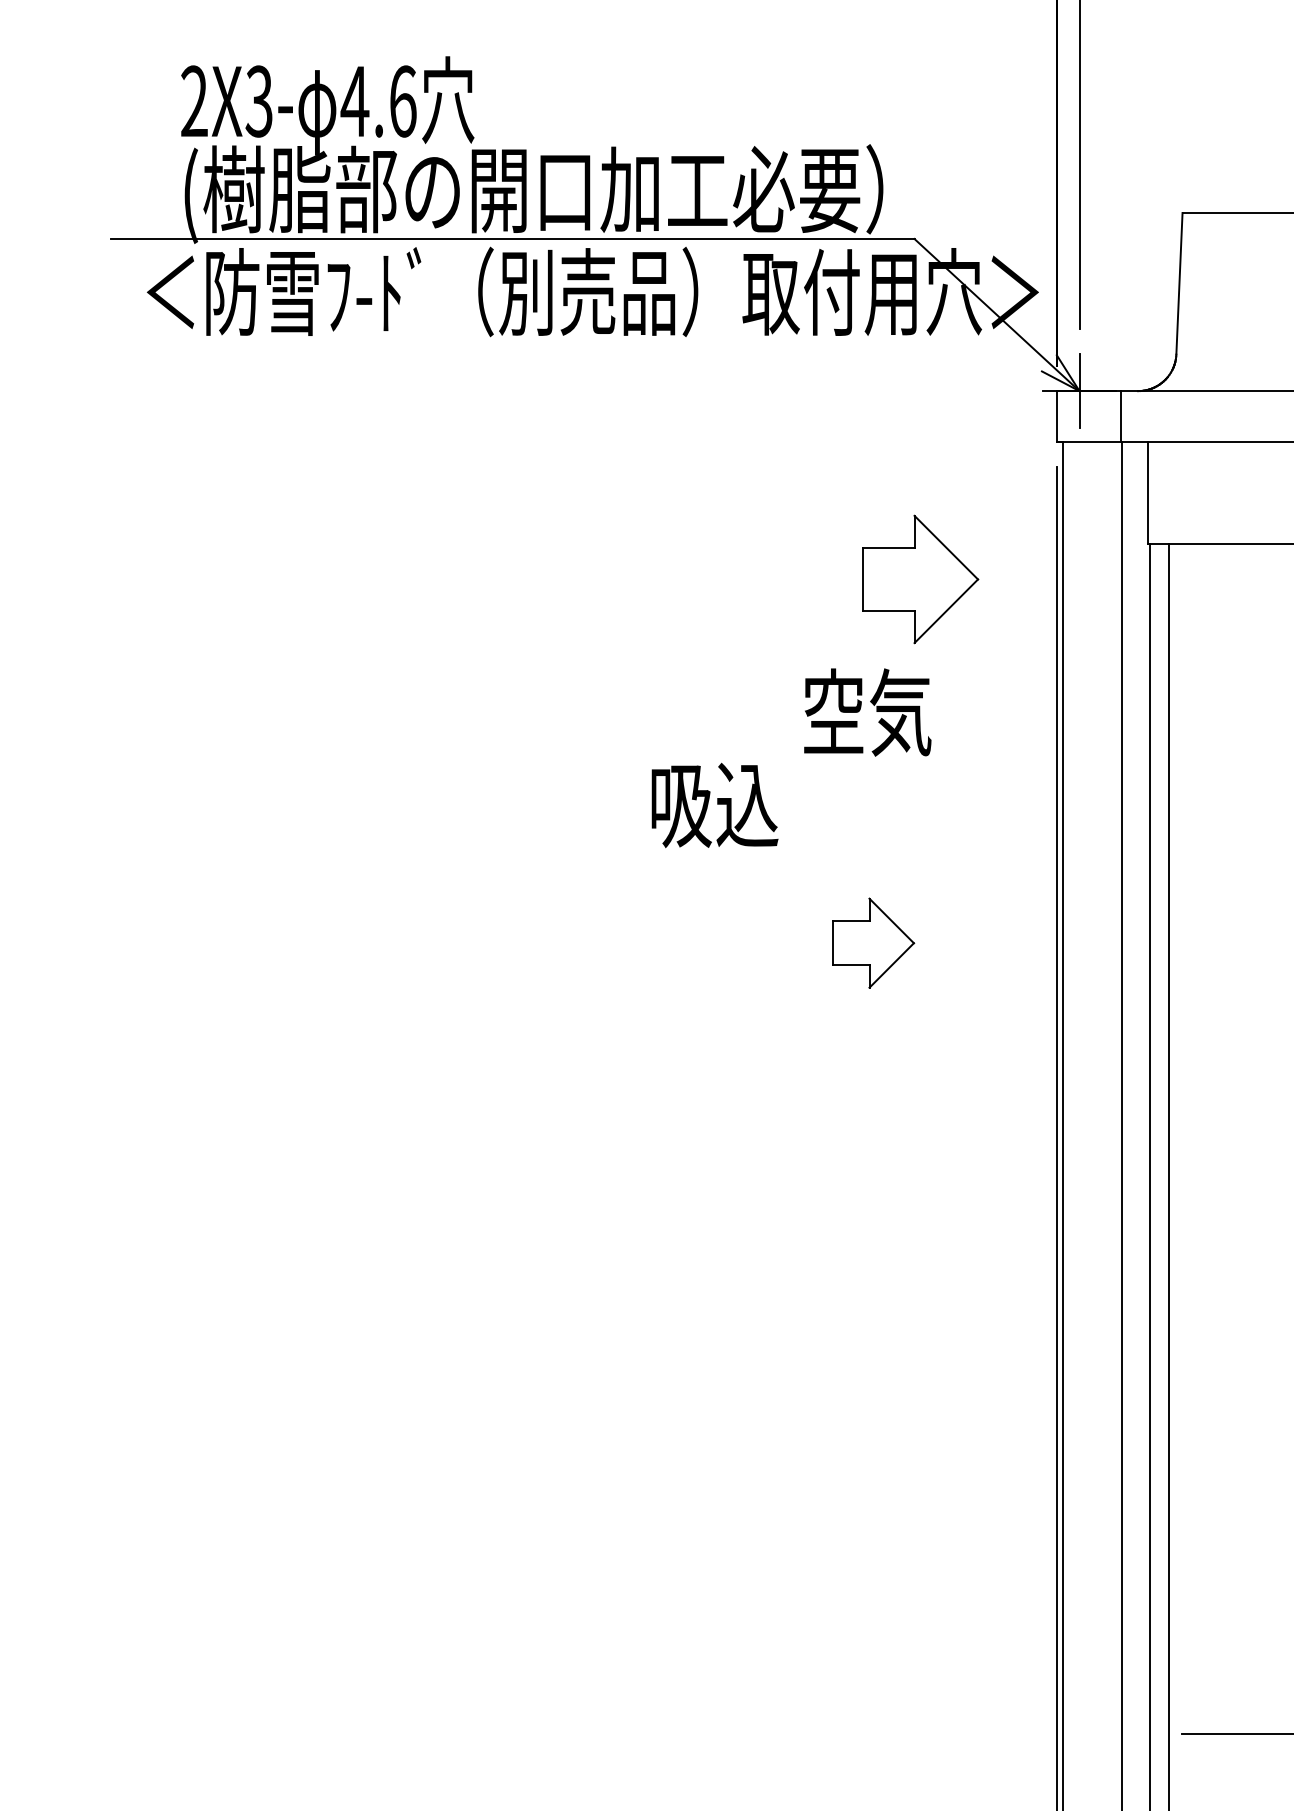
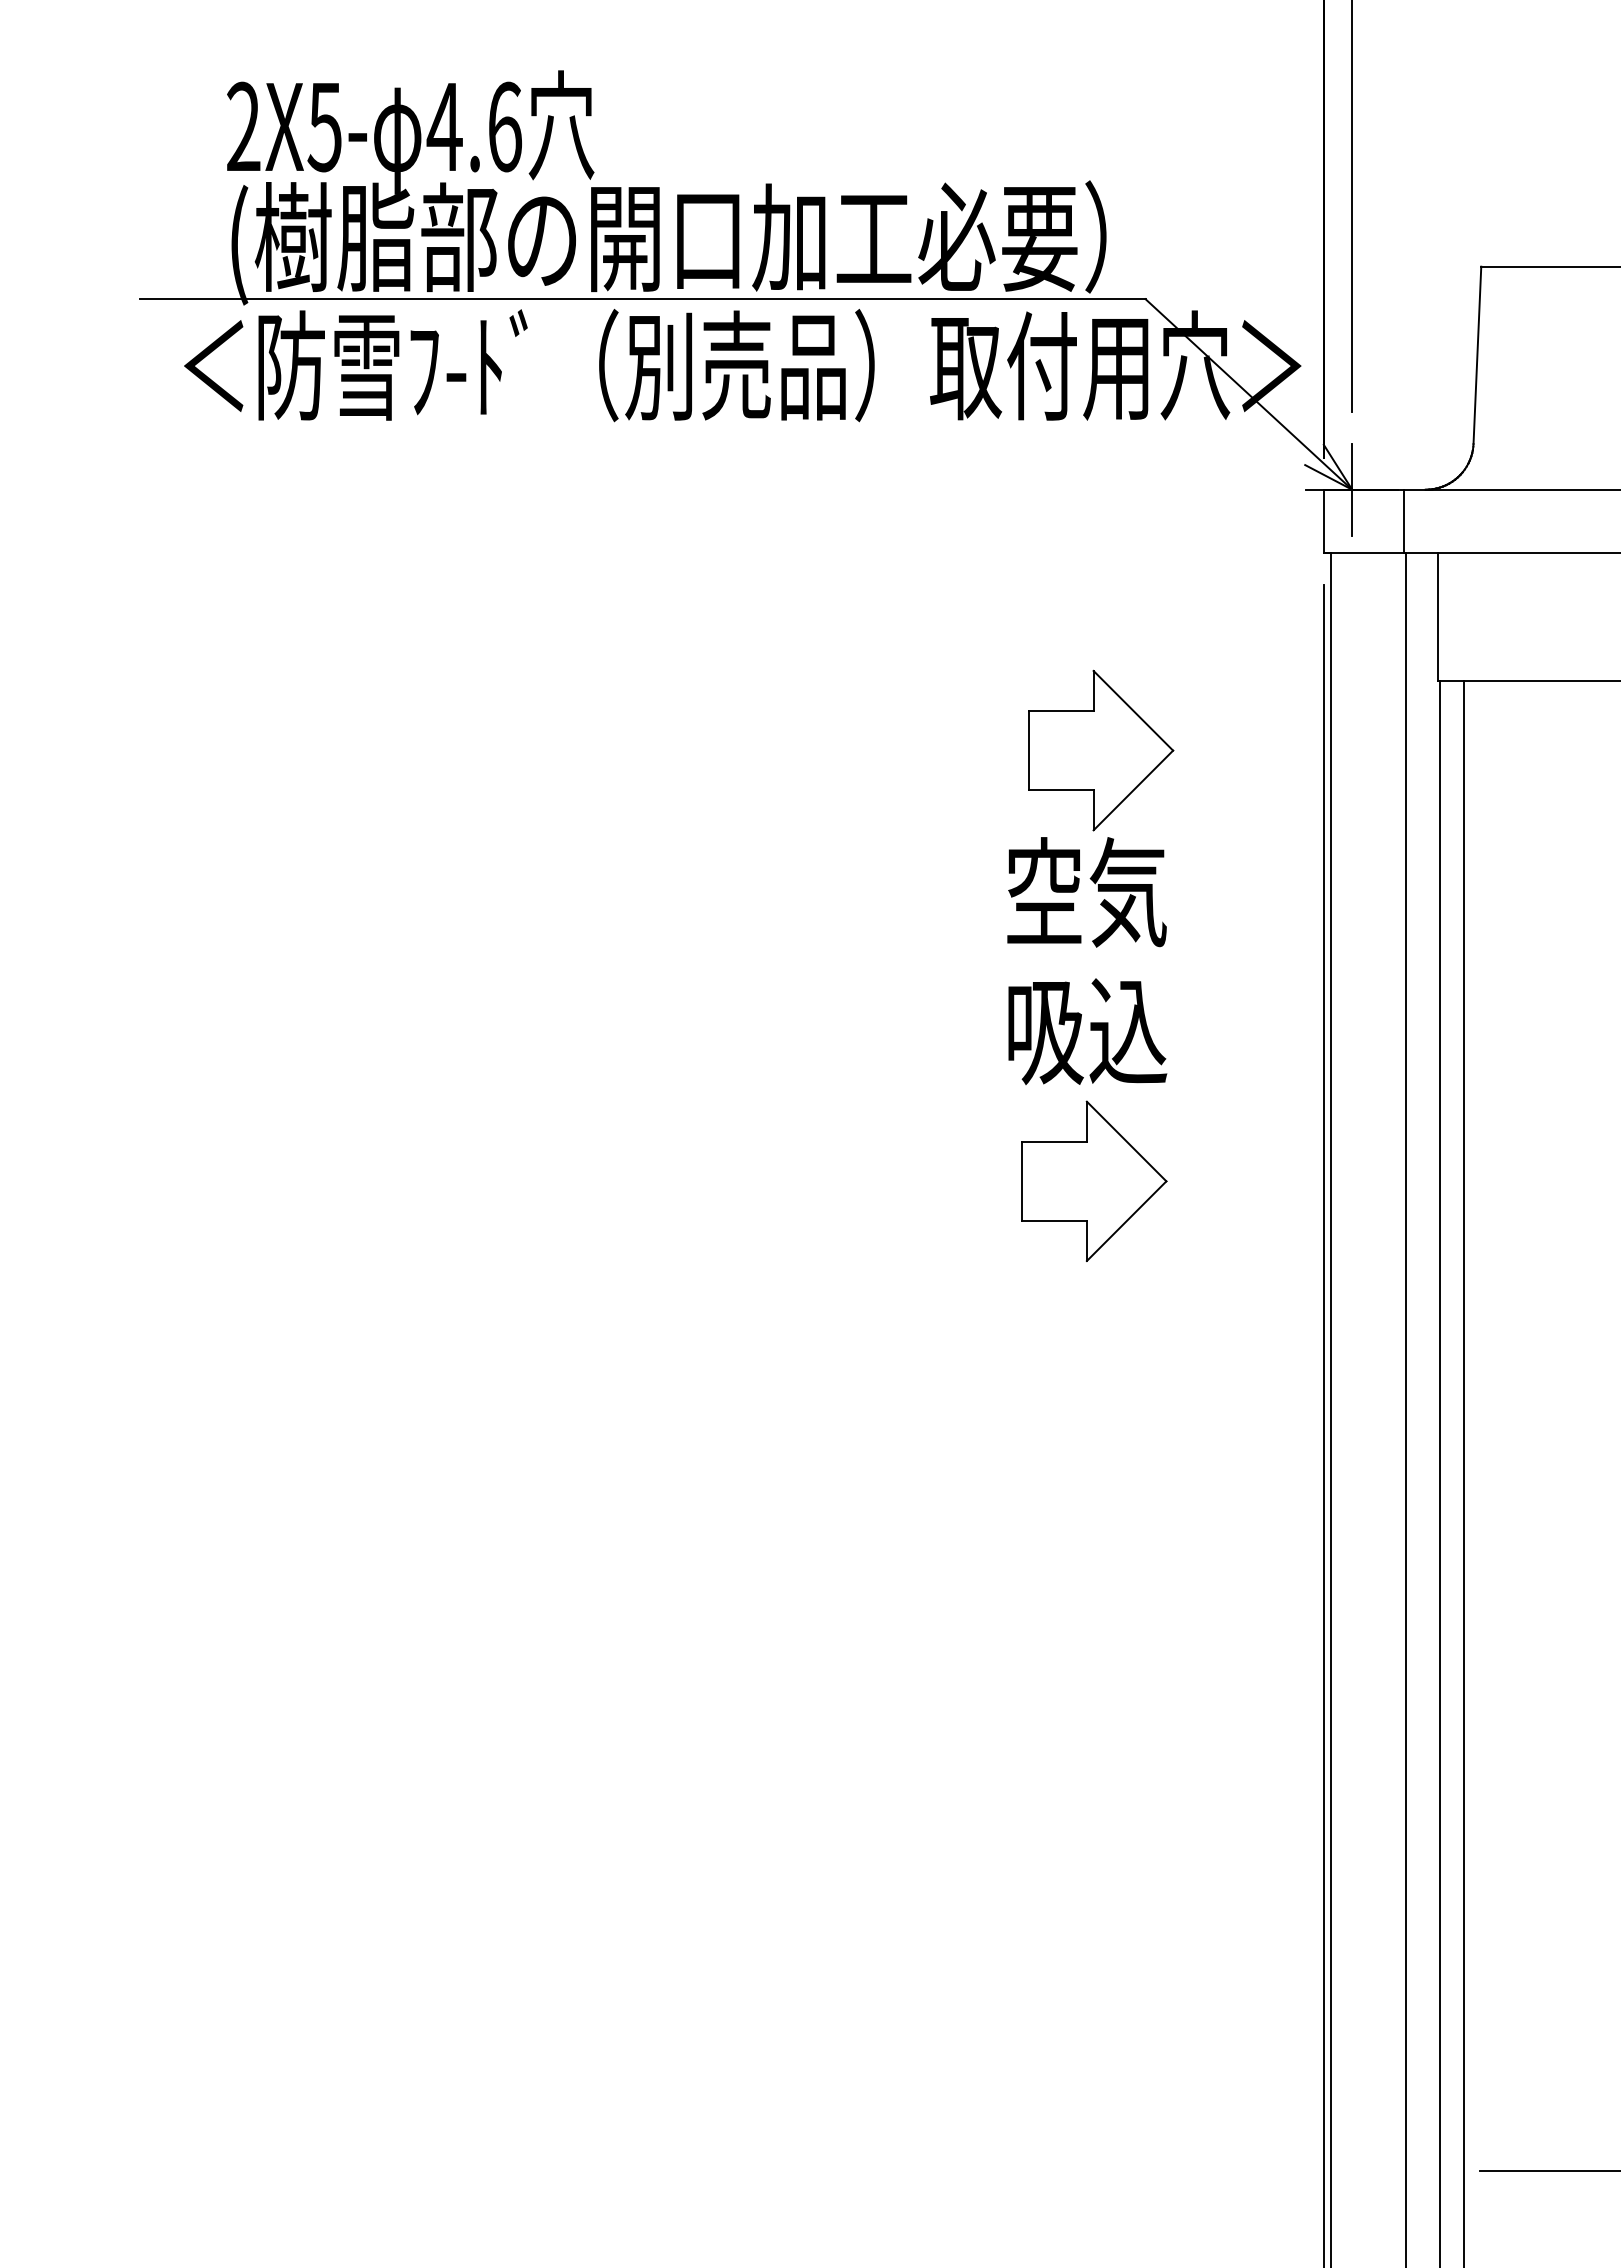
text: (258, 101) -> (324, 126), 2X3- -> 2X5-
part: (920, 579) -> (1101, 750), moved
text: (714, 805) -> (1087, 1031), moved
part: (873, 942) -> (1094, 1180), size x1.43

